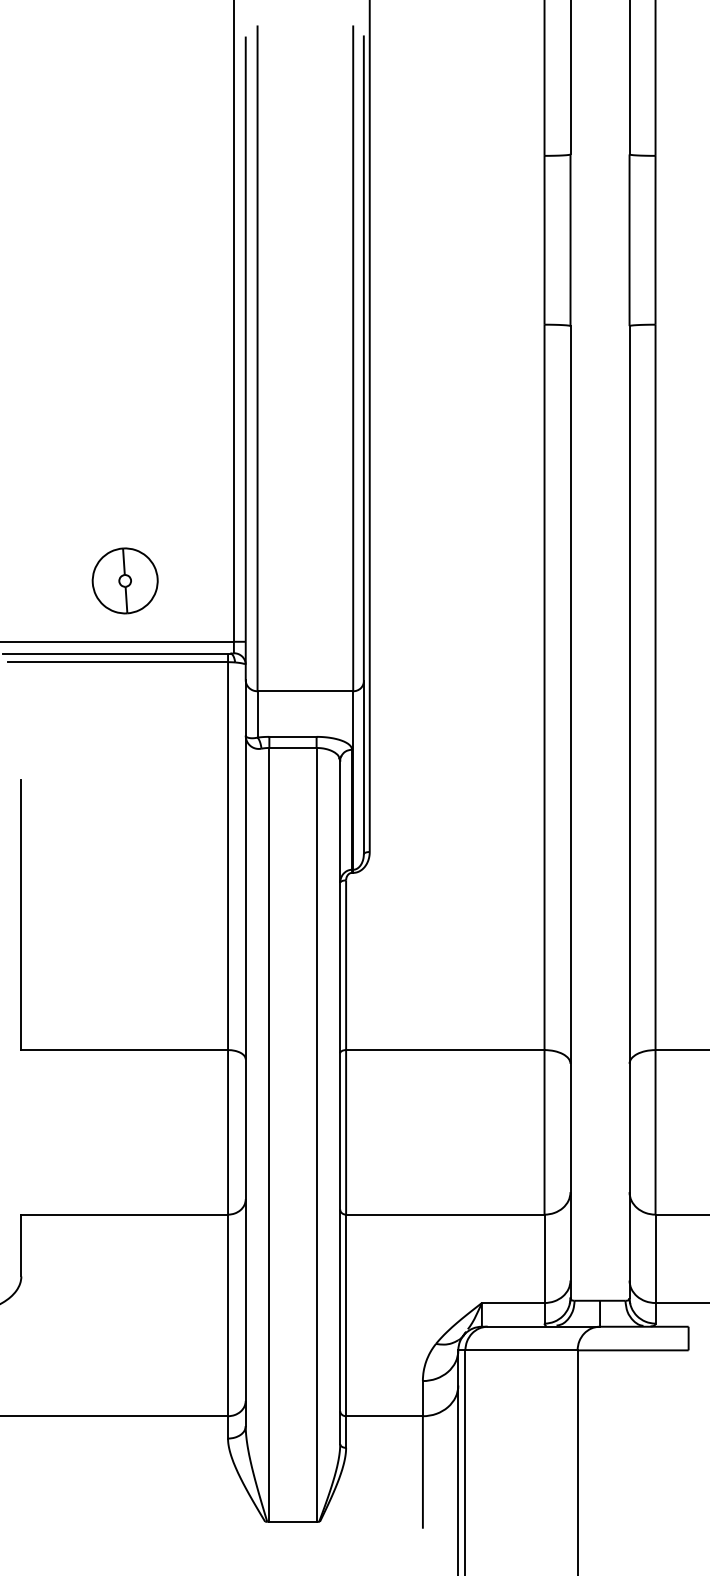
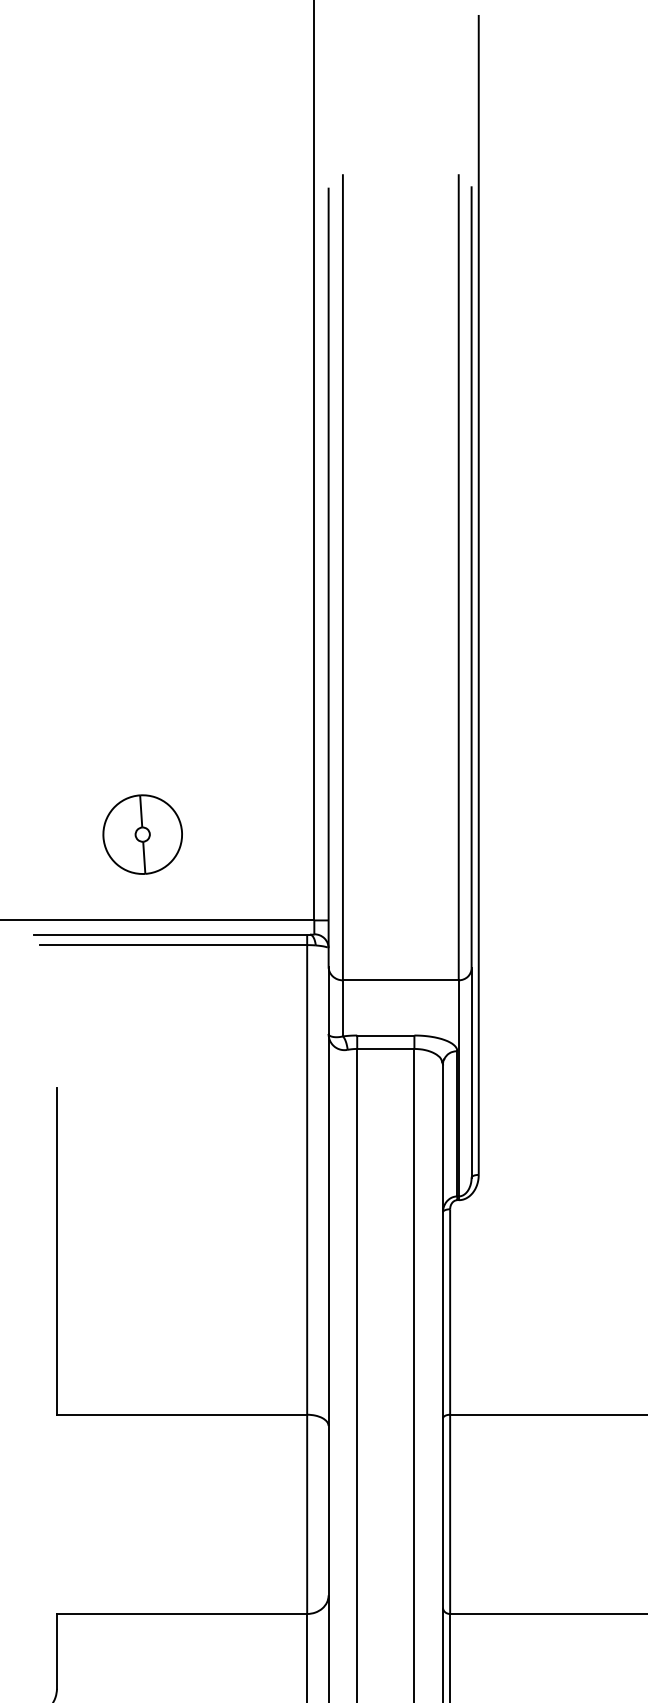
part: (124, 580) -> (141, 834), moved

